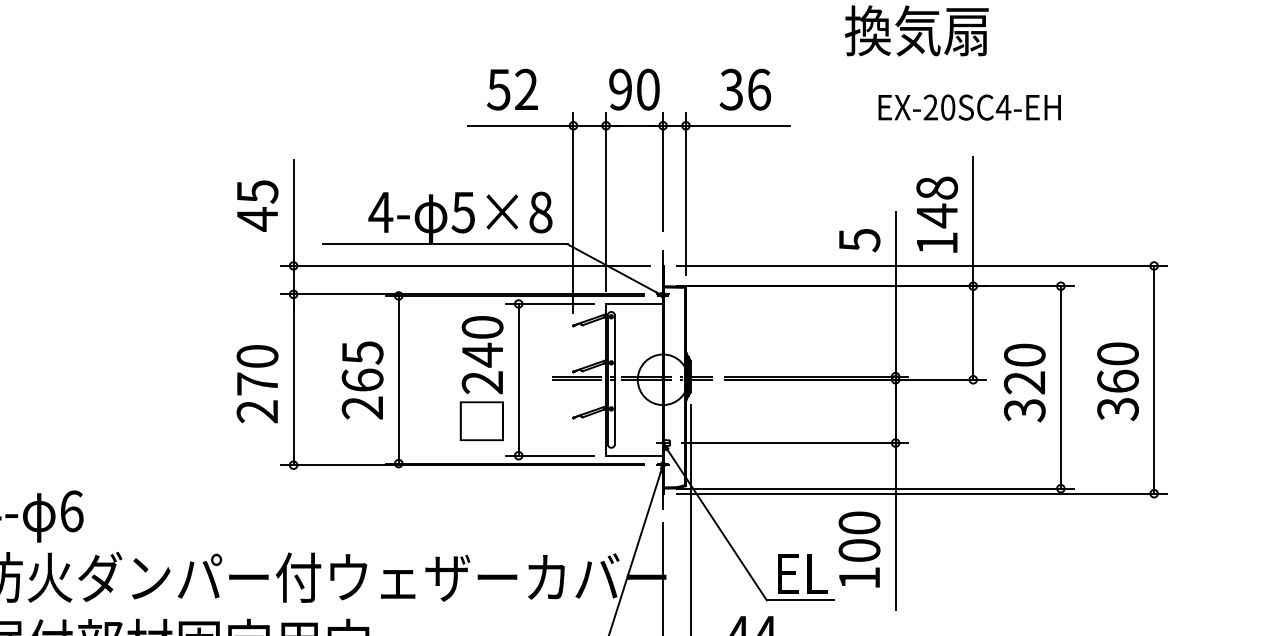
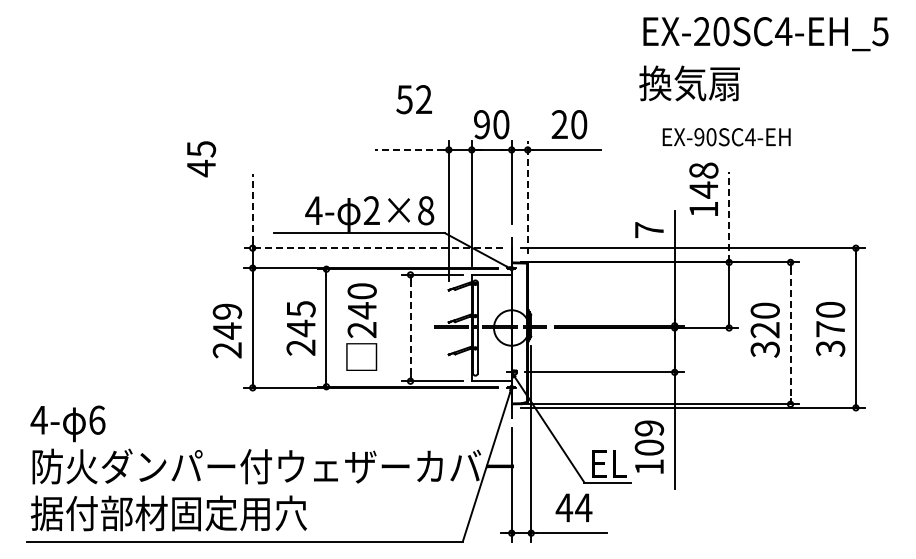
text: (511, 89) -> (413, 99), moved
text: (745, 89) -> (569, 124), 36 -> 20
text: (930, 108) -> (699, 137), EX-20SC4-EH -> EX-90SC4-EH
line: (515, 125) -> (408, 149), solid -> dashed
line: (685, 193) -> (527, 197), solid -> dashed
text: (257, 206) -> (201, 159), moved
line: (293, 207) -> (252, 207), solid -> dashed
text: (463, 212) -> (371, 210), 5×8 -> 2×8
text: (936, 213) -> (703, 188), moved
line: (973, 220) -> (729, 216), solid -> dashed
text: (859, 240) -> (649, 230), 5 -> 7
line: (464, 266) -> (372, 248), solid -> dashed
text: (257, 370) -> (227, 321), 270 -> 249
text: (481, 377) -> (361, 326), moved
text: (361, 380) -> (300, 328), 265 -> 245
line: (518, 380) -> (410, 328), solid -> dashed
text: (1117, 381) -> (830, 329), 360 -> 370
line: (1060, 387) -> (790, 333), solid -> dashed
text: (859, 523) -> (649, 428), 100 -> 109

